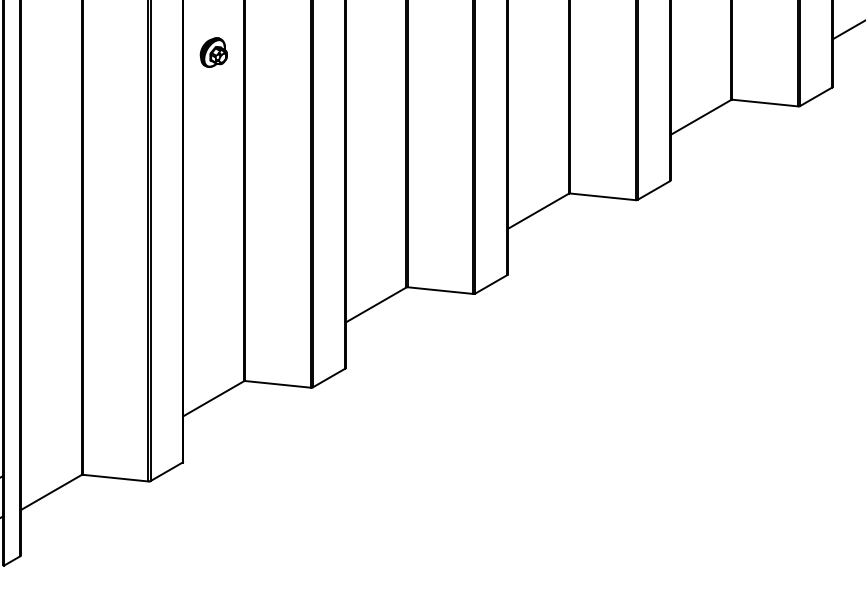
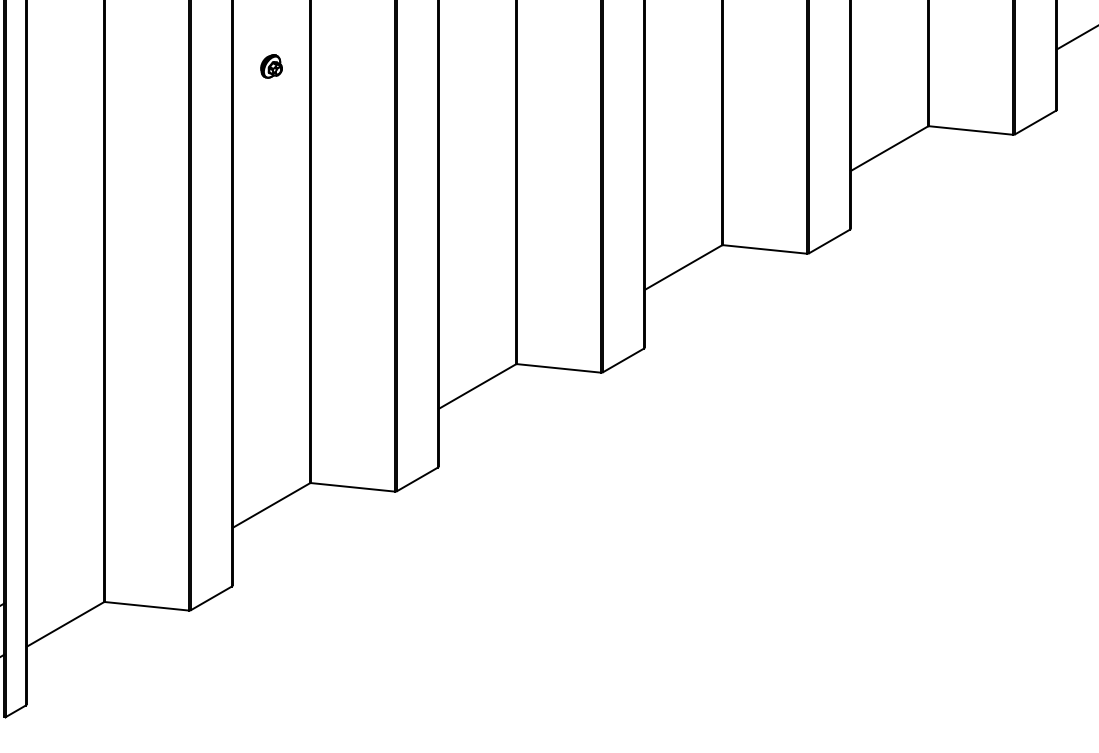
part: (213, 52) -> (271, 66), size x0.62

